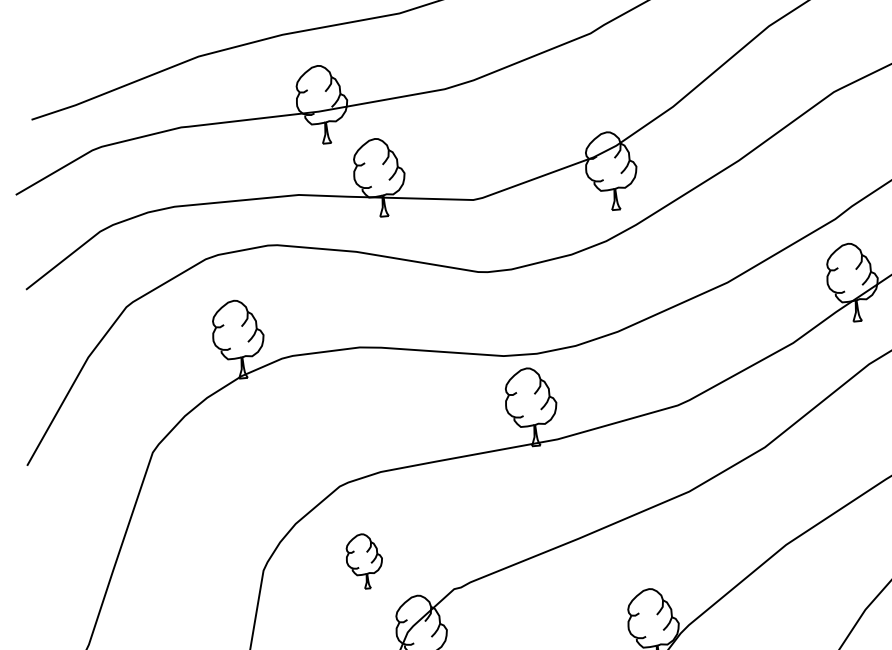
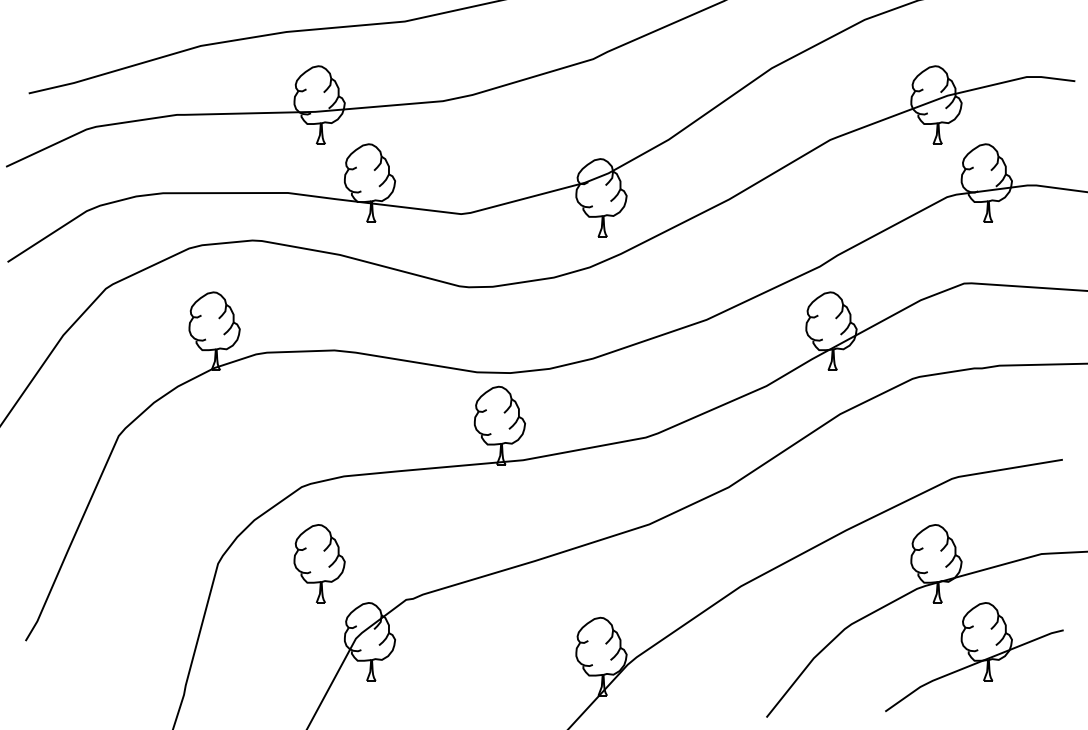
part: (364, 560) -> (319, 563), size x1.43

